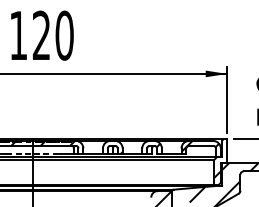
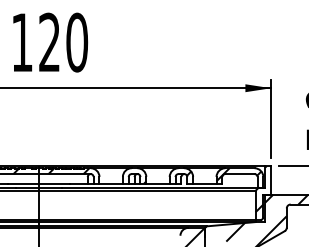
line: (33, 153) -> (39, 183), dashed -> solid

